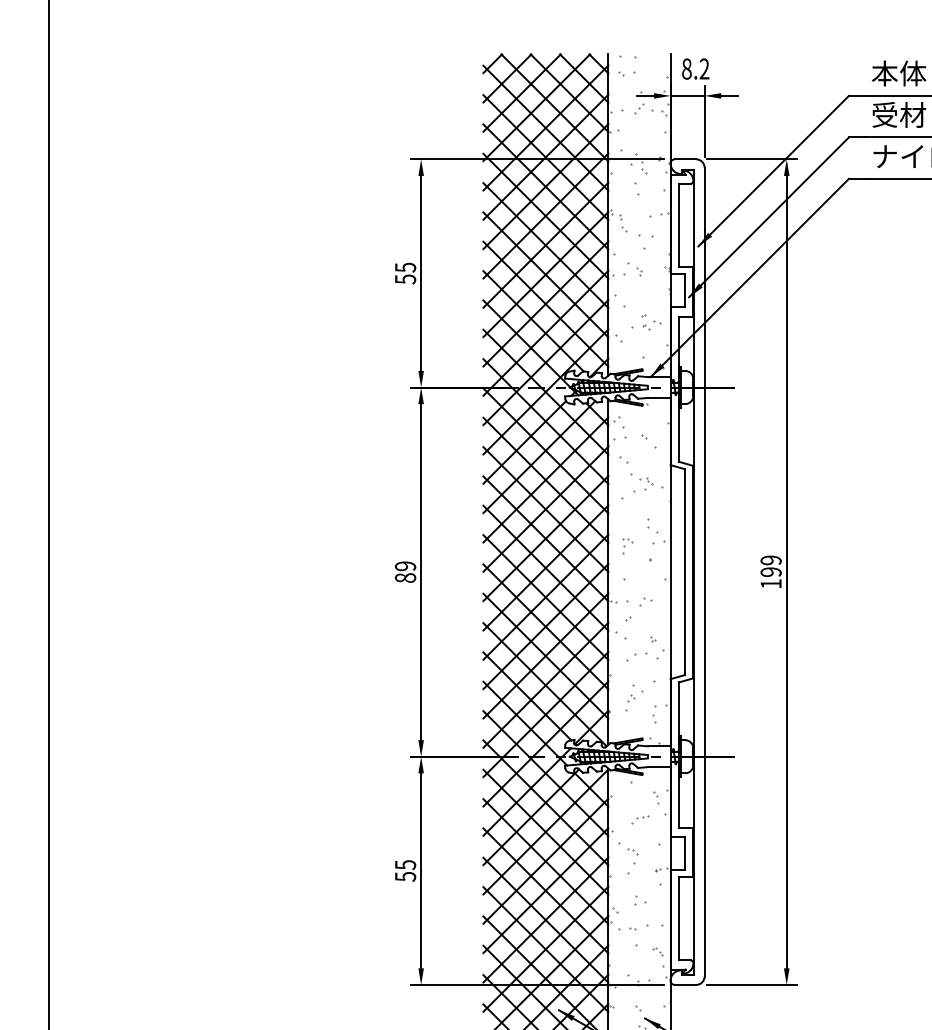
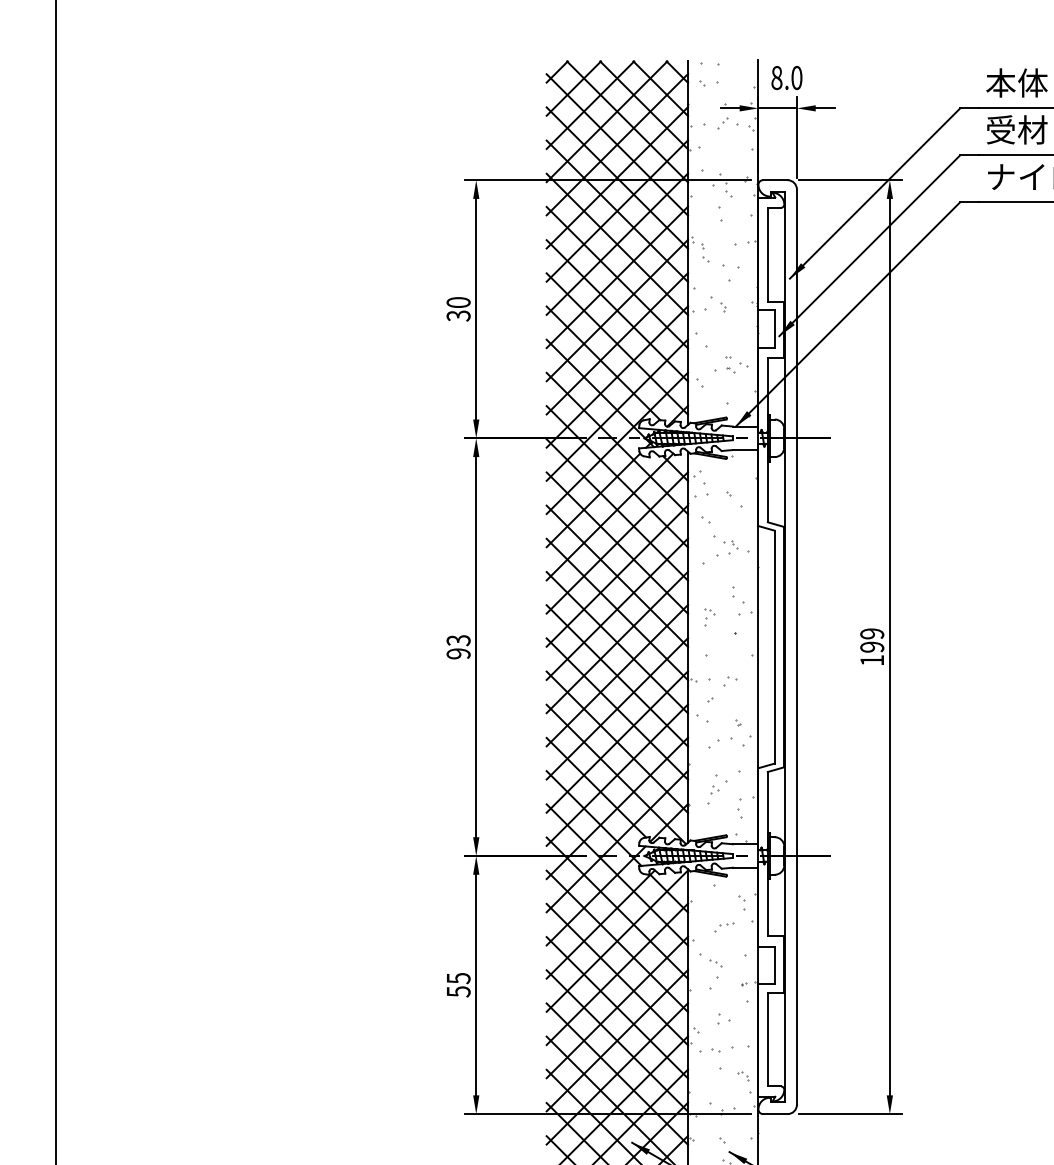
text: (704, 69) -> (796, 78), 8.2 -> 8.0
text: (405, 272) -> (458, 308), 55 -> 30
text: (405, 572) -> (458, 647), 89 -> 93

